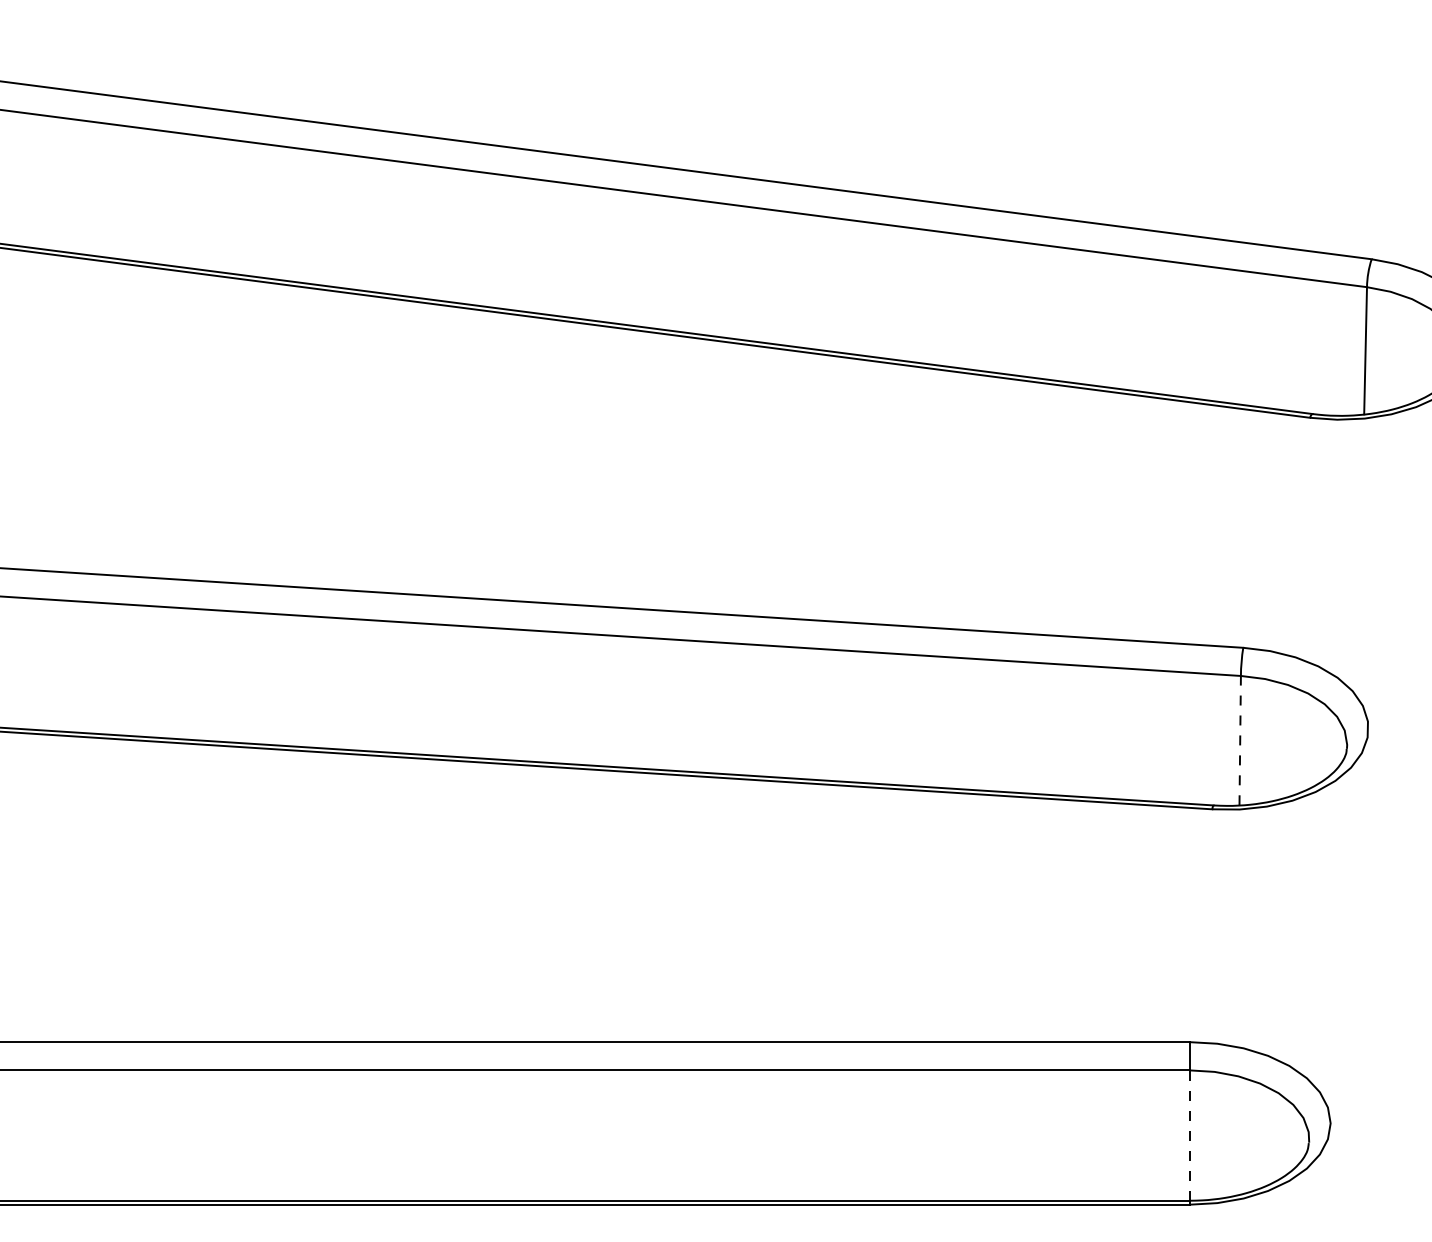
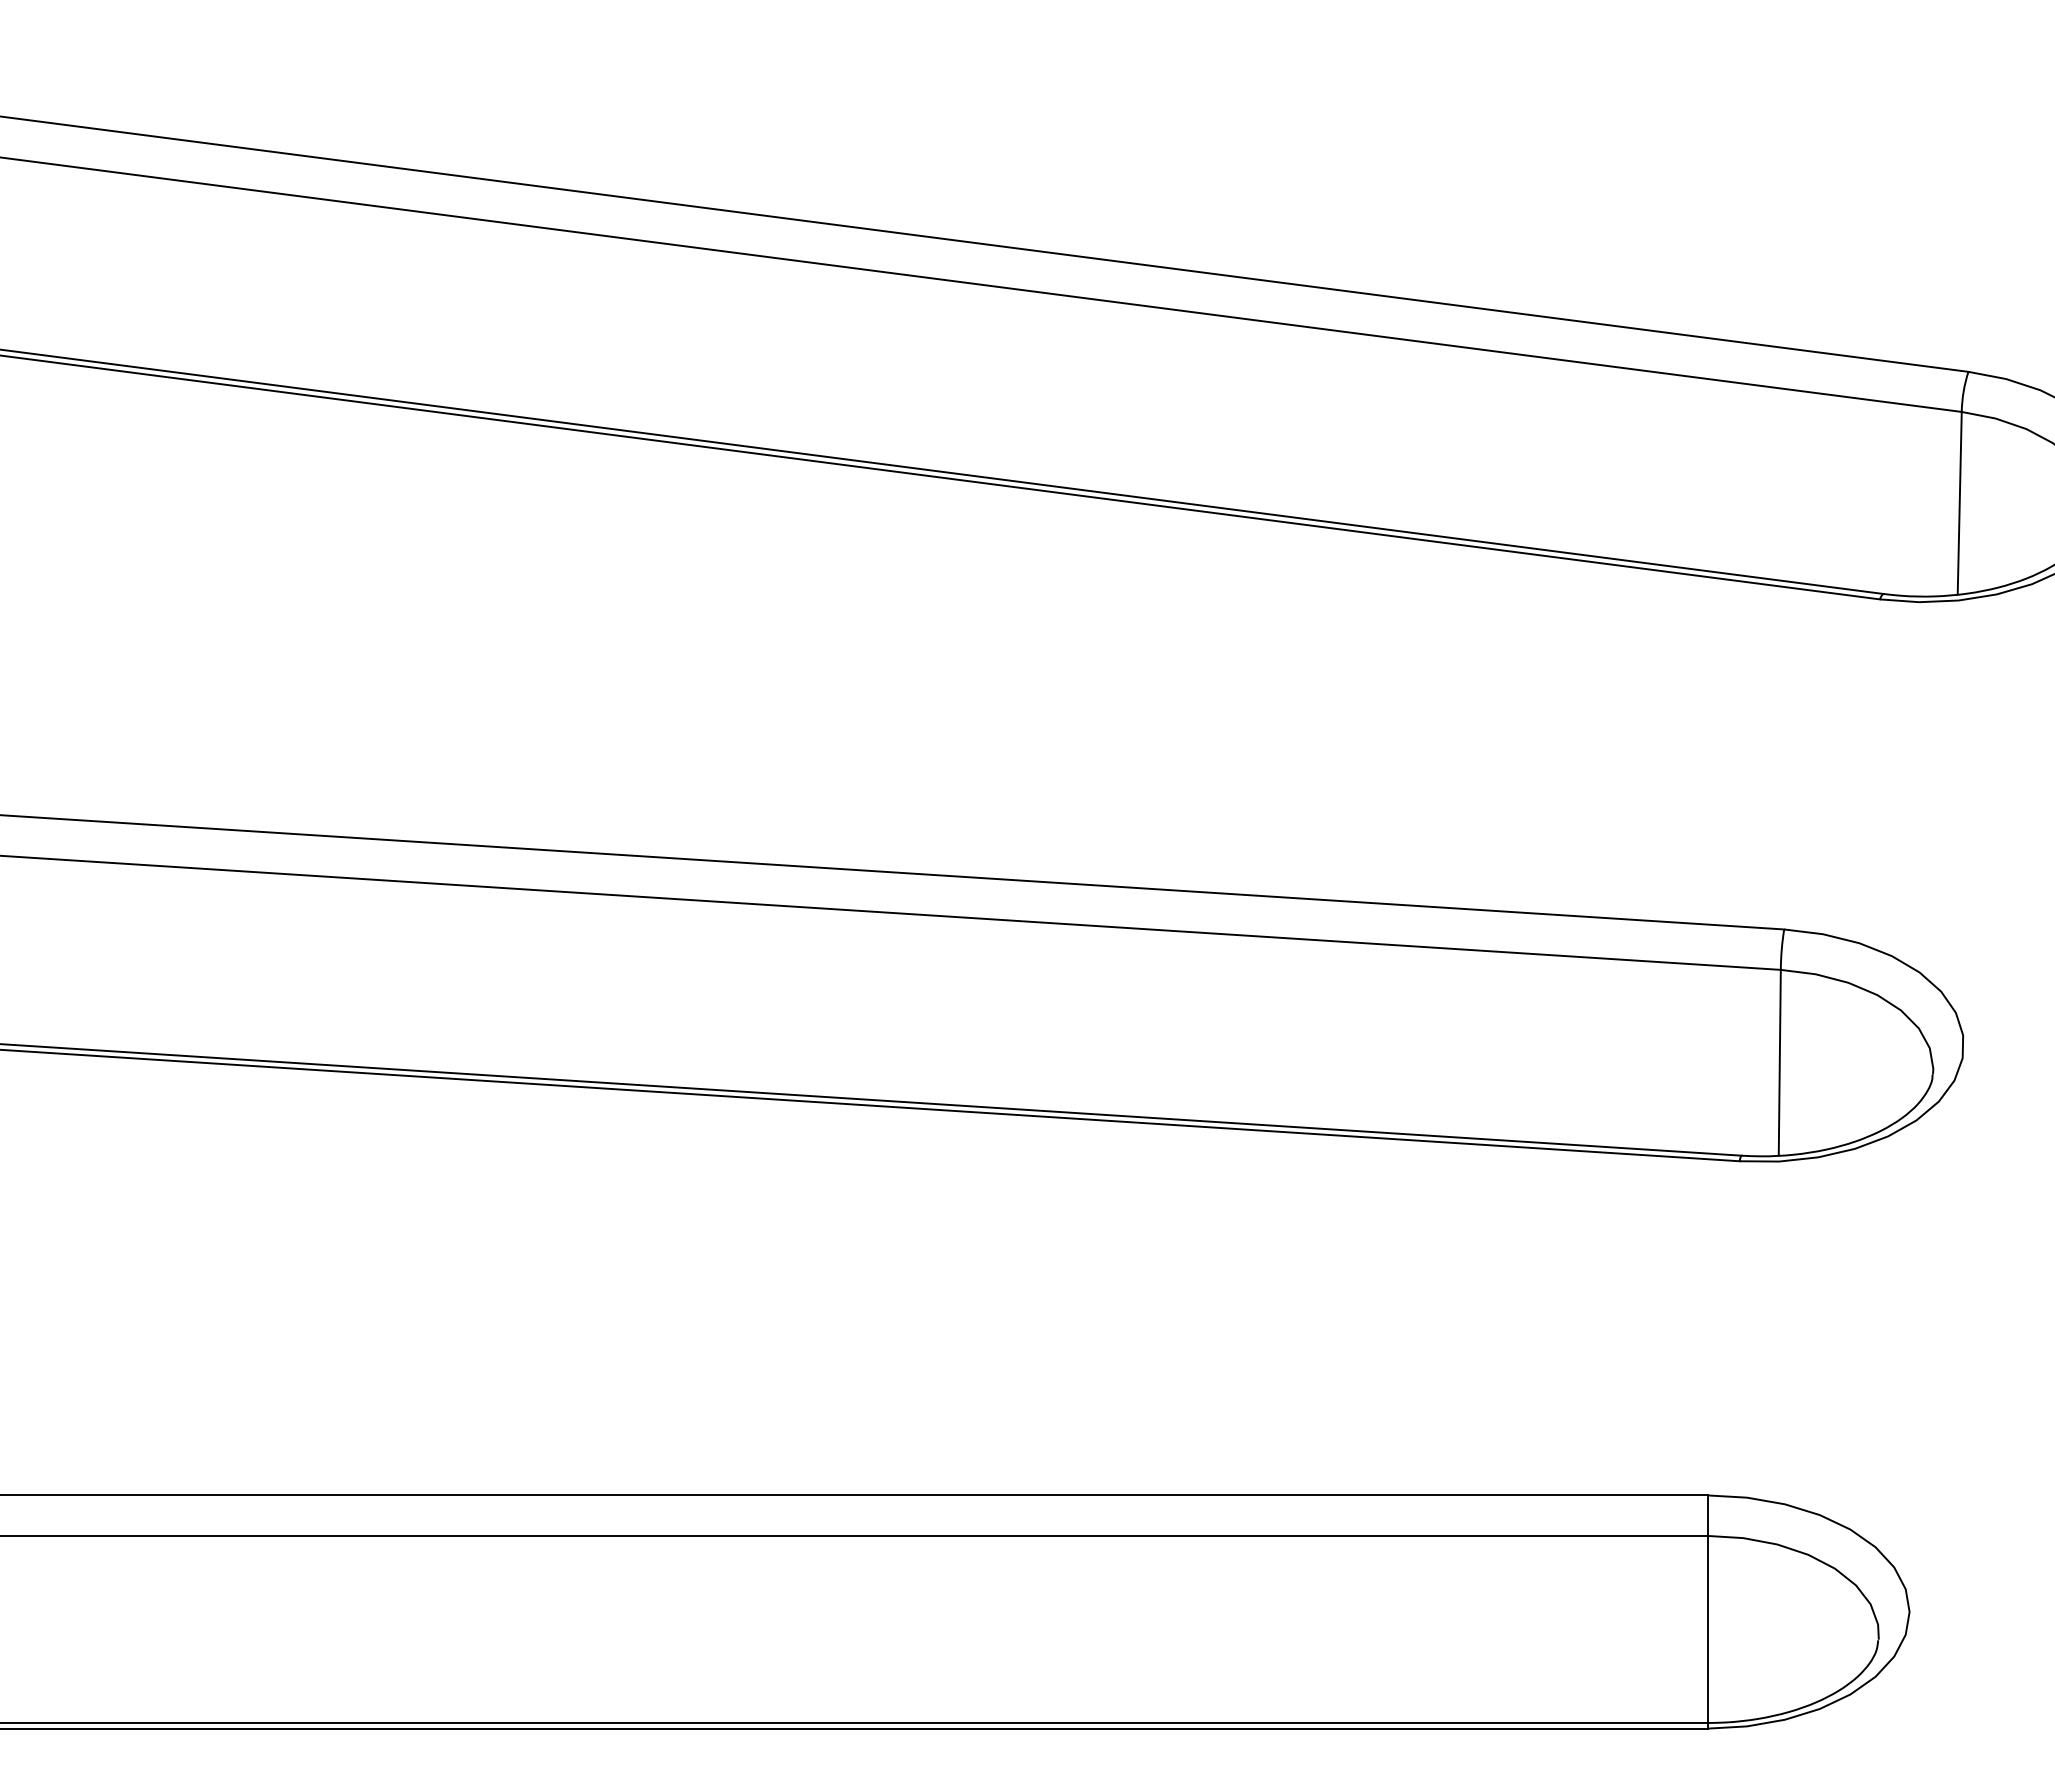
line: (1240, 740) -> (1780, 1062), dashed -> solid
line: (1189, 1135) -> (1707, 1629), dashed -> solid

